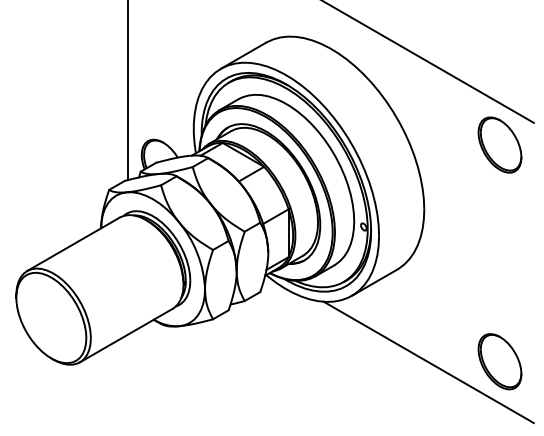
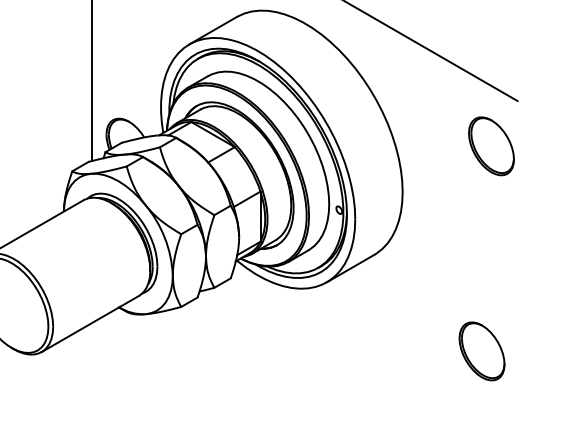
part: (499, 144) -> (490, 145), moved
line: (428, 362) -> (407, 352), removed

